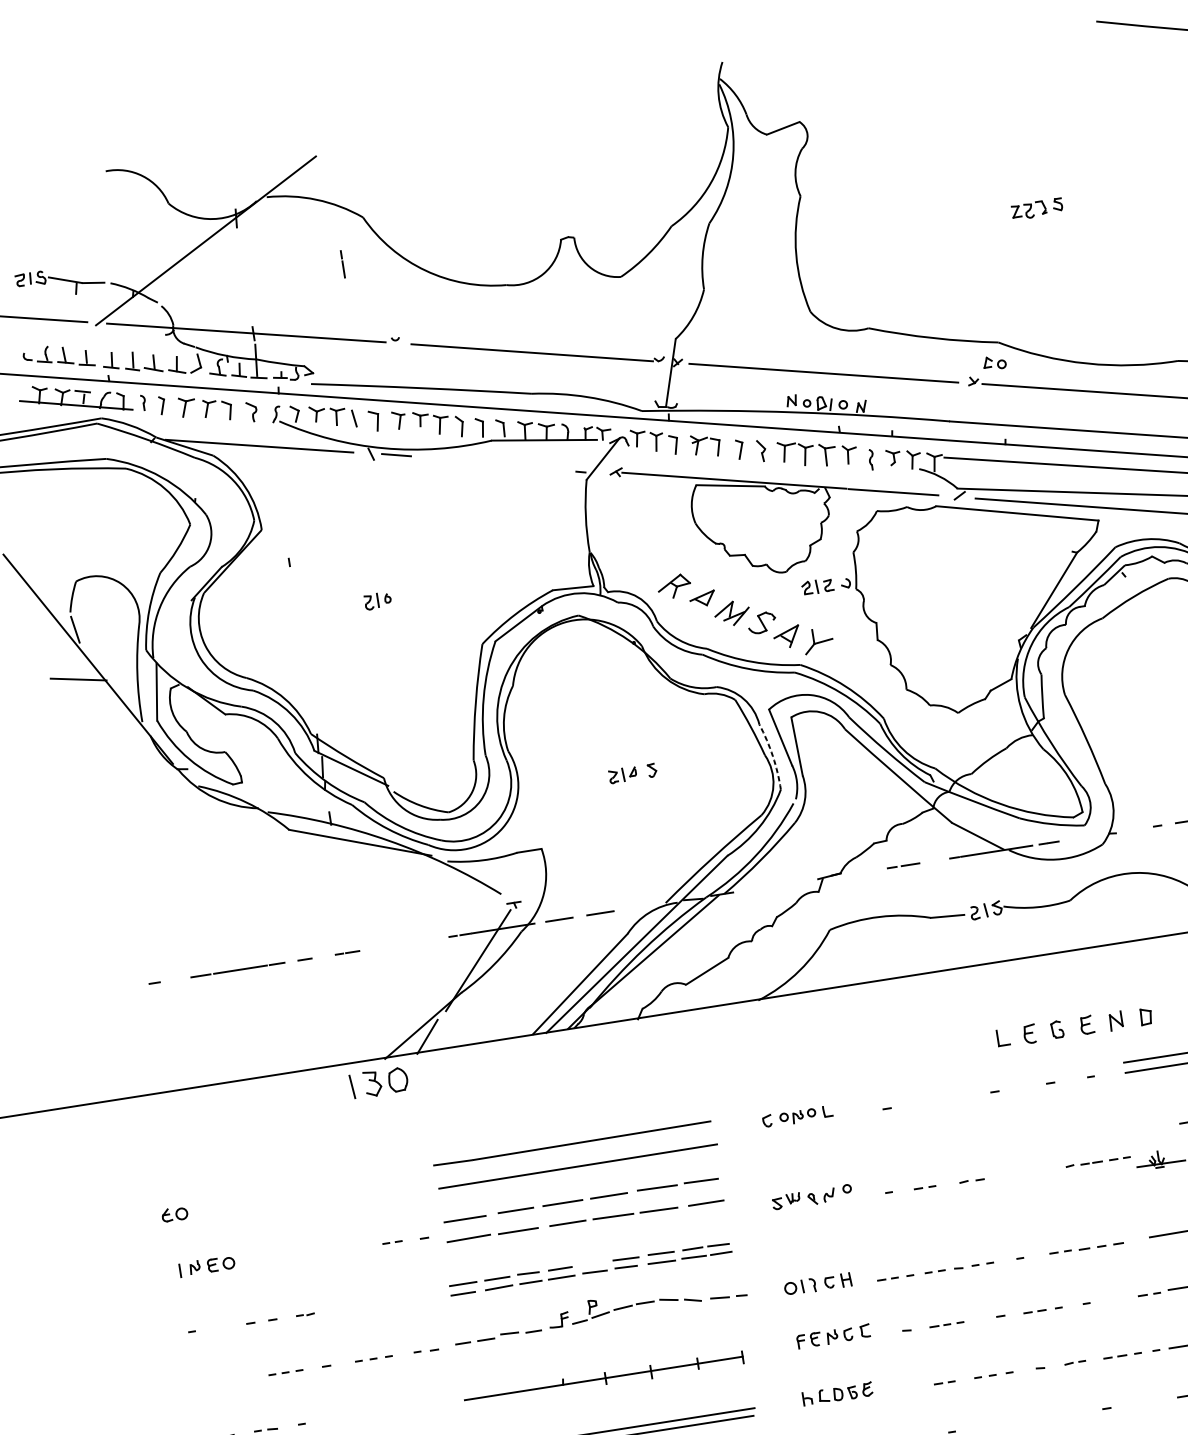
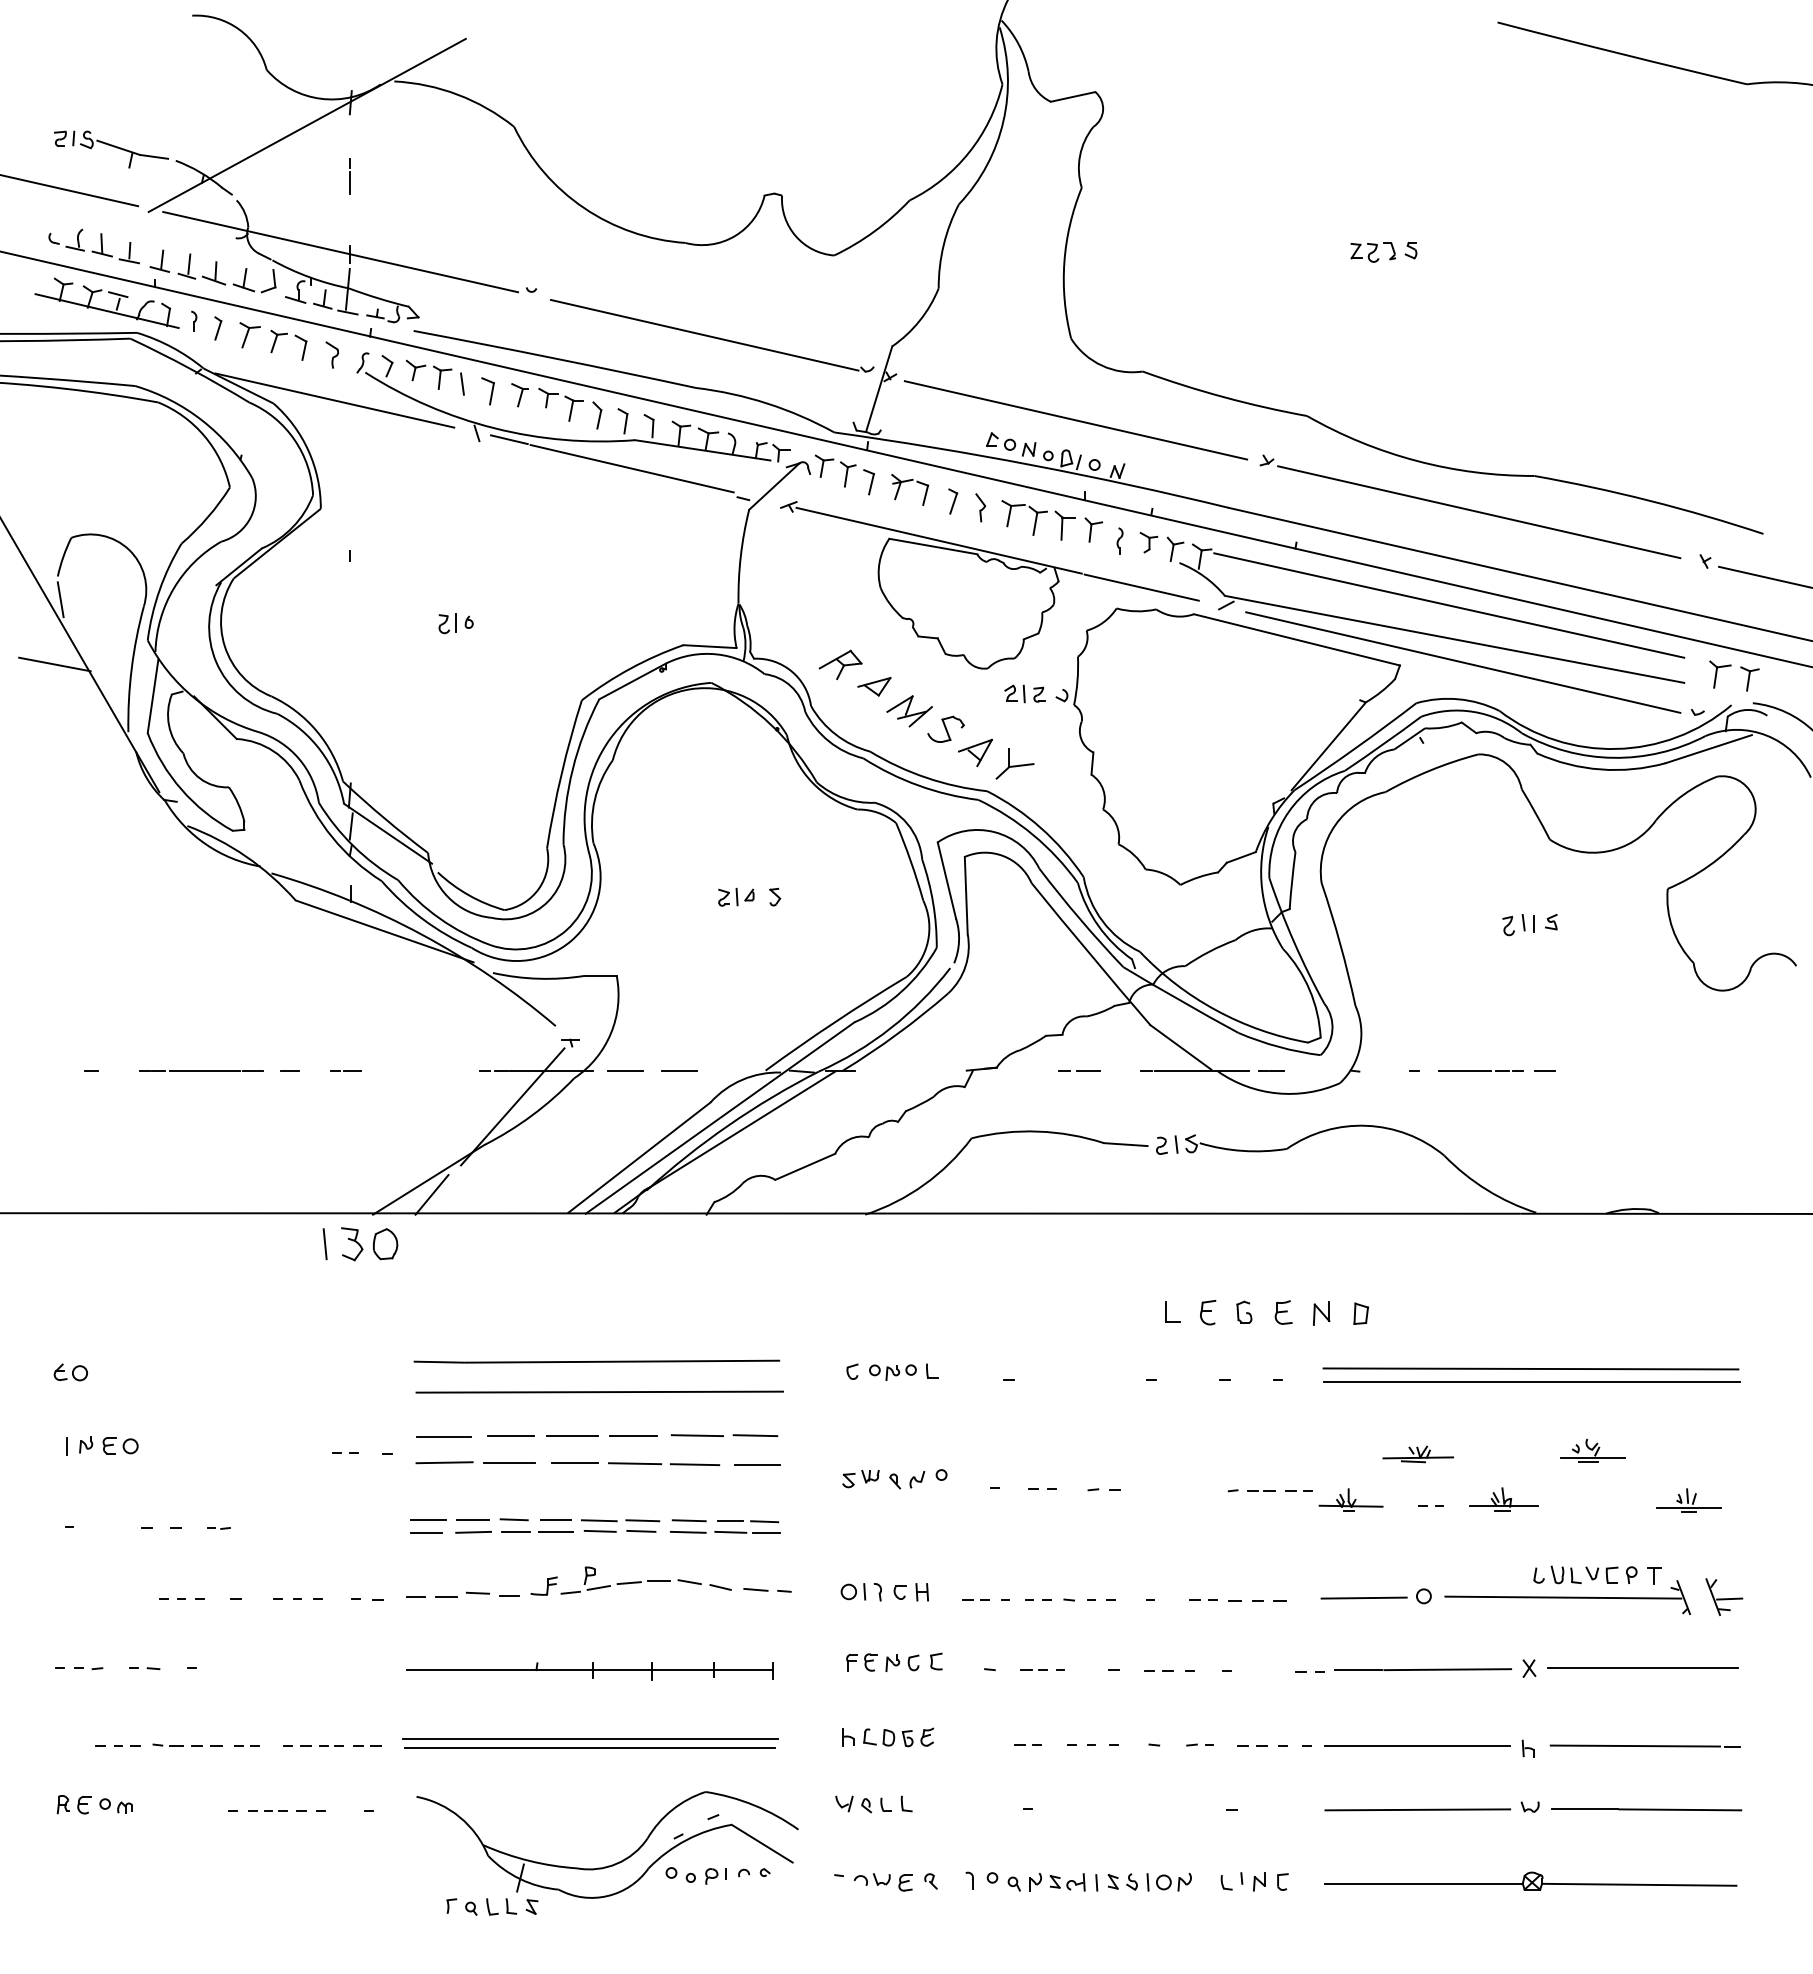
line: (342, 264) -> (349, 176), moved
part: (995, 362) -> (1001, 441), moved
line: (492, 462) -> (631, 468), added
arc: (773, 756) -> (933, 903), dashed -> solid
line: (592, 1263) -> (598, 1520), added

